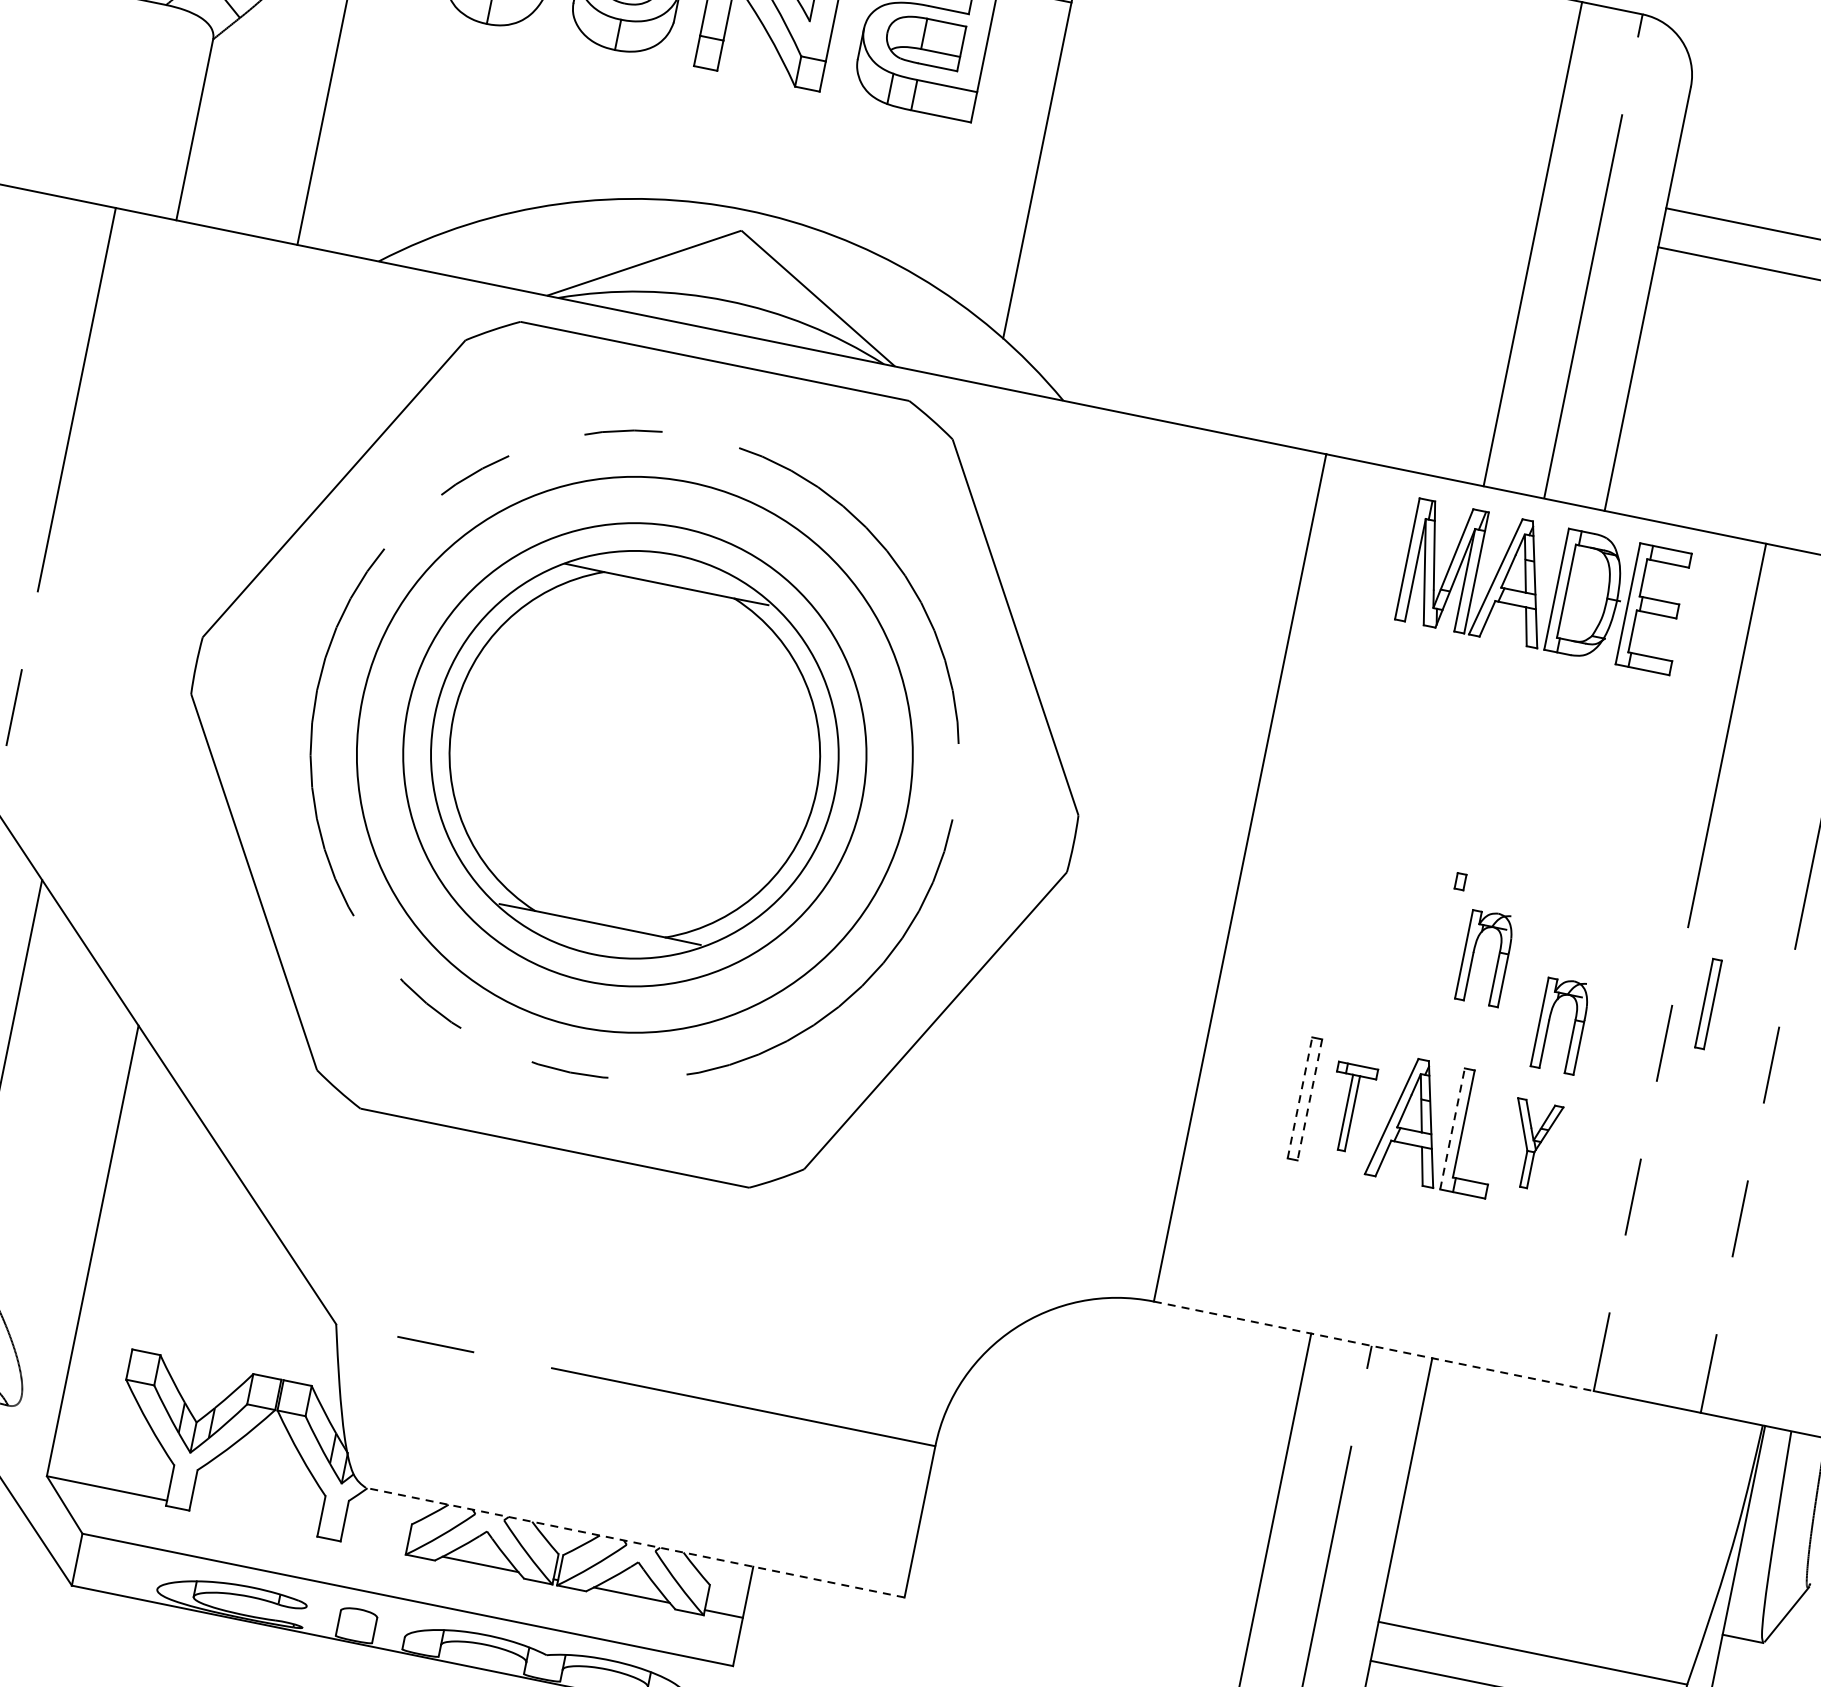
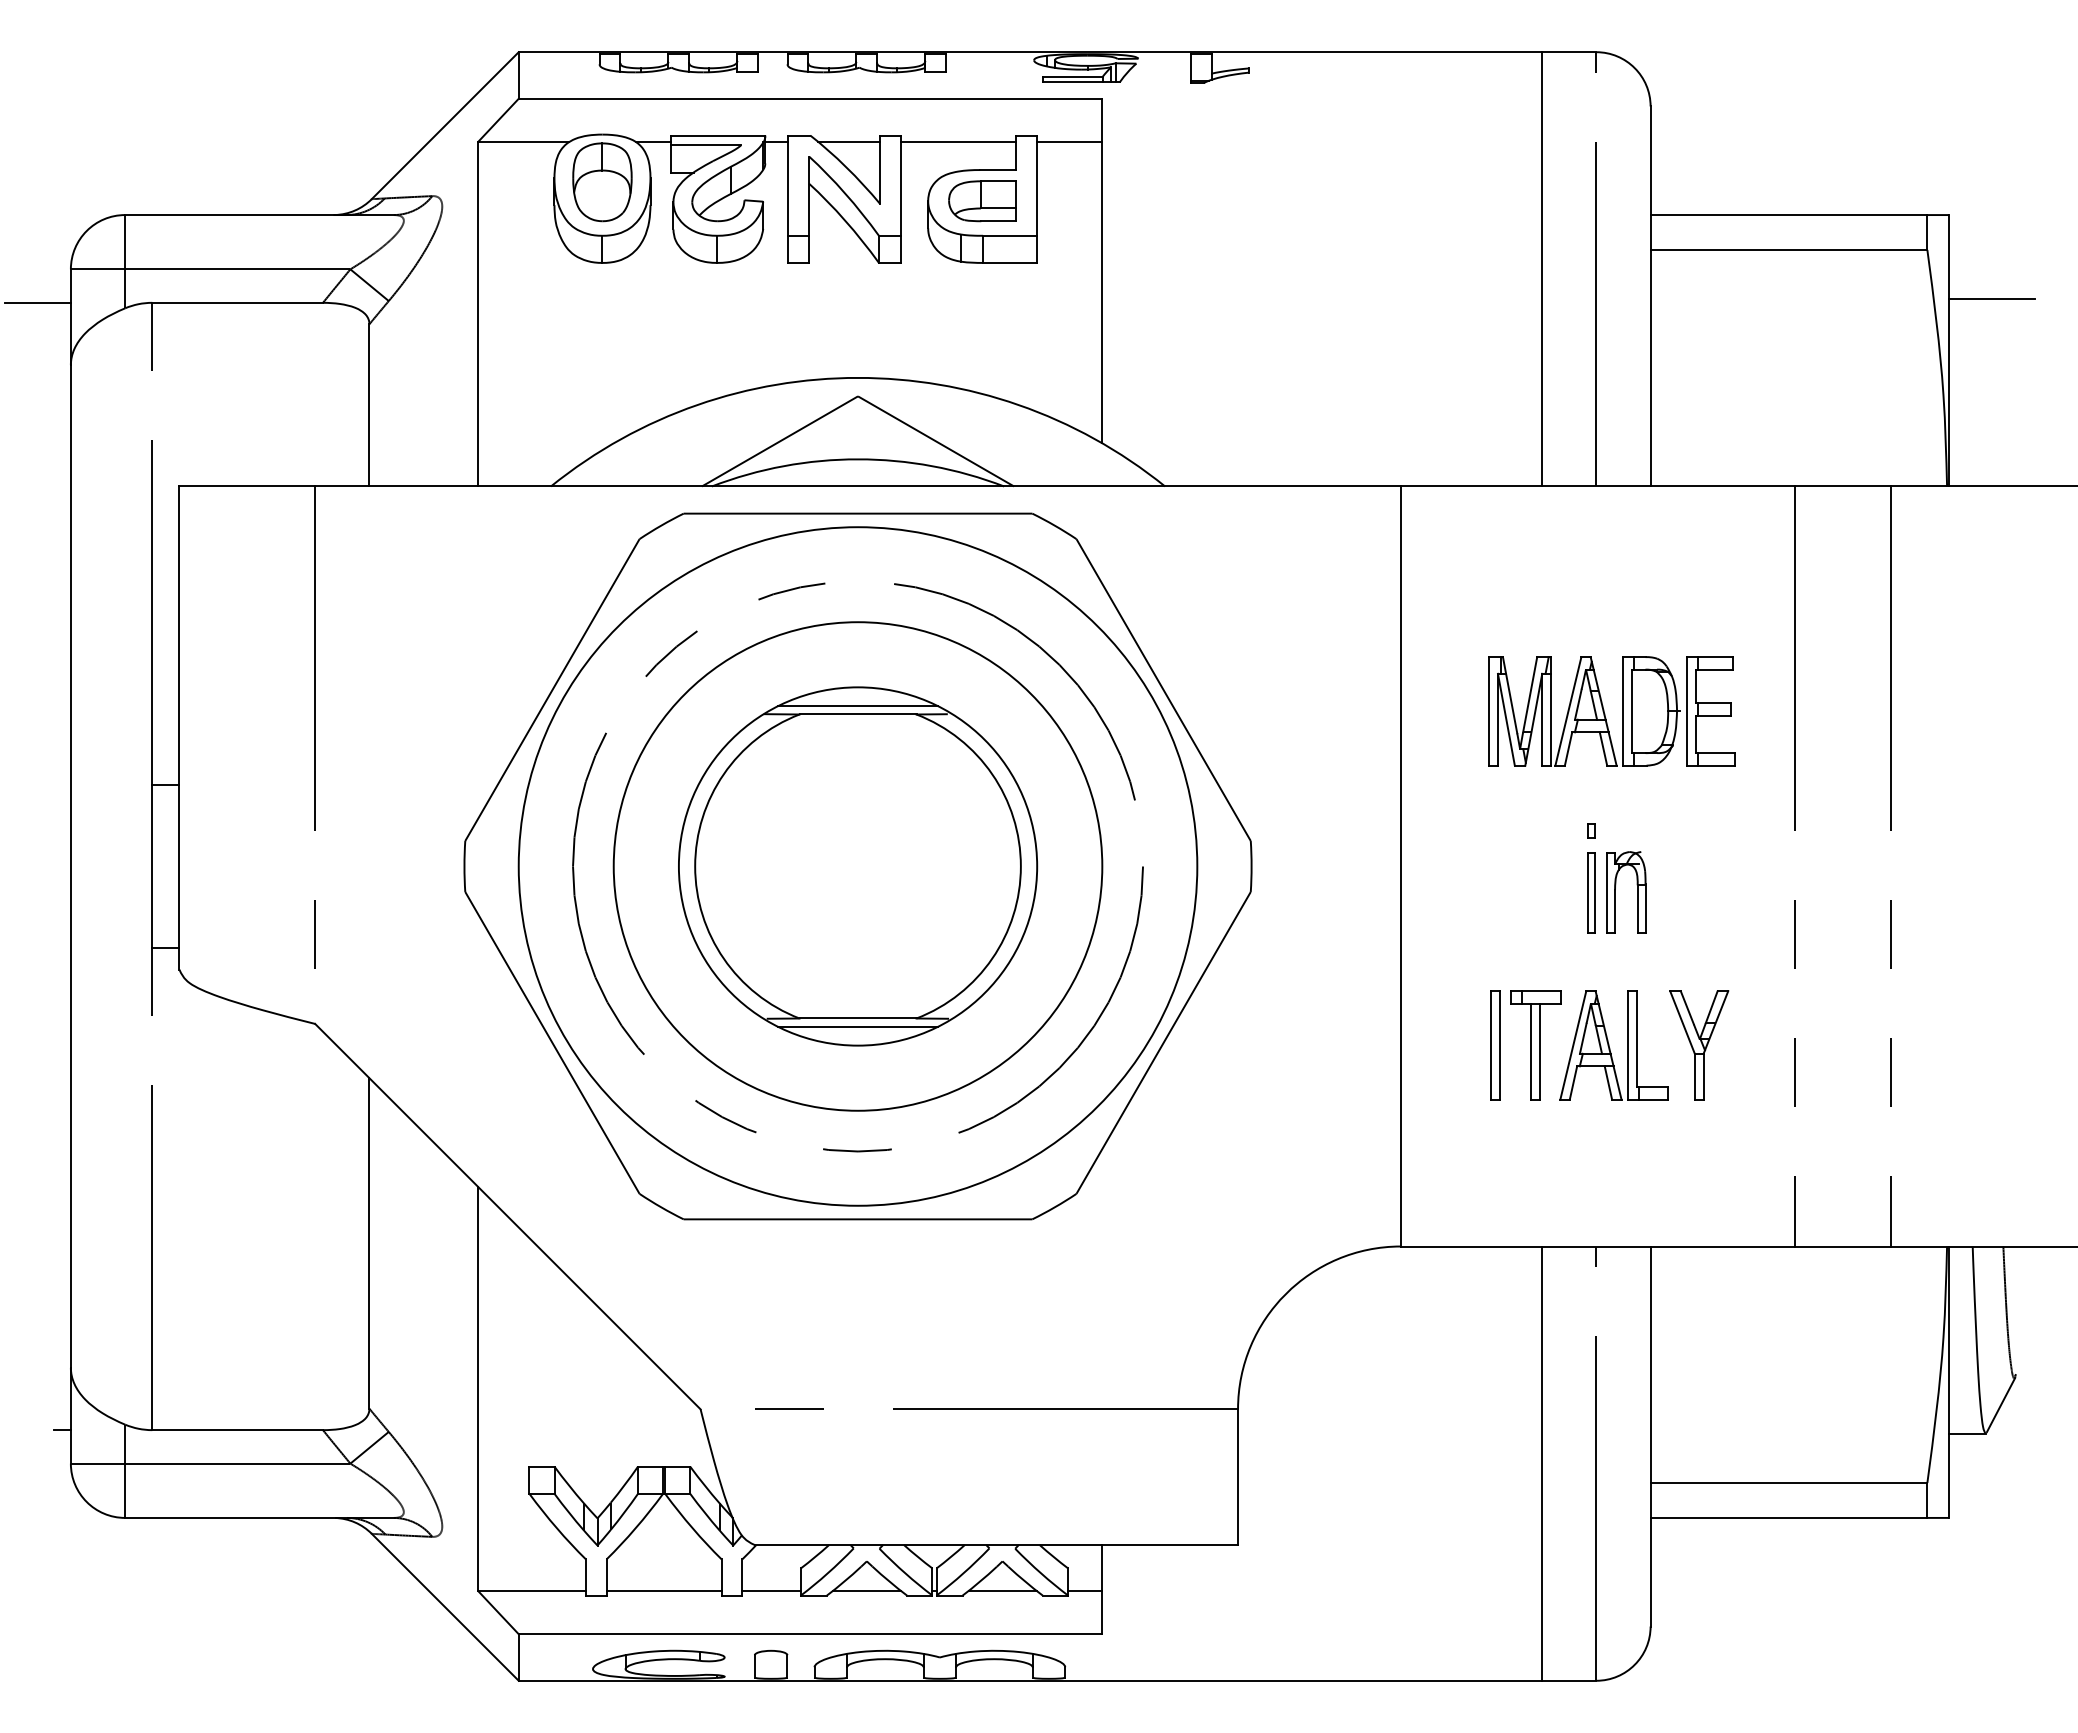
line: (670, 576) -> (857, 706), added
part: (1536, 587) -> (1605, 713), moved
circle: (634, 754) -> (857, 866), size x1.67
line: (597, 933) -> (857, 1026), added
part: (1708, 1003) -> (1591, 892), moved
part: (1549, 1023) -> (1692, 937), removed
line: (1300, 1096) -> (1491, 1044), dashed -> solid
line: (1309, 1099) -> (1499, 1045), dashed -> solid
part: (1349, 1108) -> (1535, 1045), size x1.43
line: (1452, 1127) -> (1627, 1044), dashed -> solid
part: (1532, 1145) -> (1699, 1045), size x1.43
line: (1374, 1346) -> (1598, 1246), dashed -> solid
line: (253, 1517) -> (663, 1590), added
line: (374, 1542) -> (771, 1590), added
line: (635, 1543) -> (996, 1545), dashed -> solid

